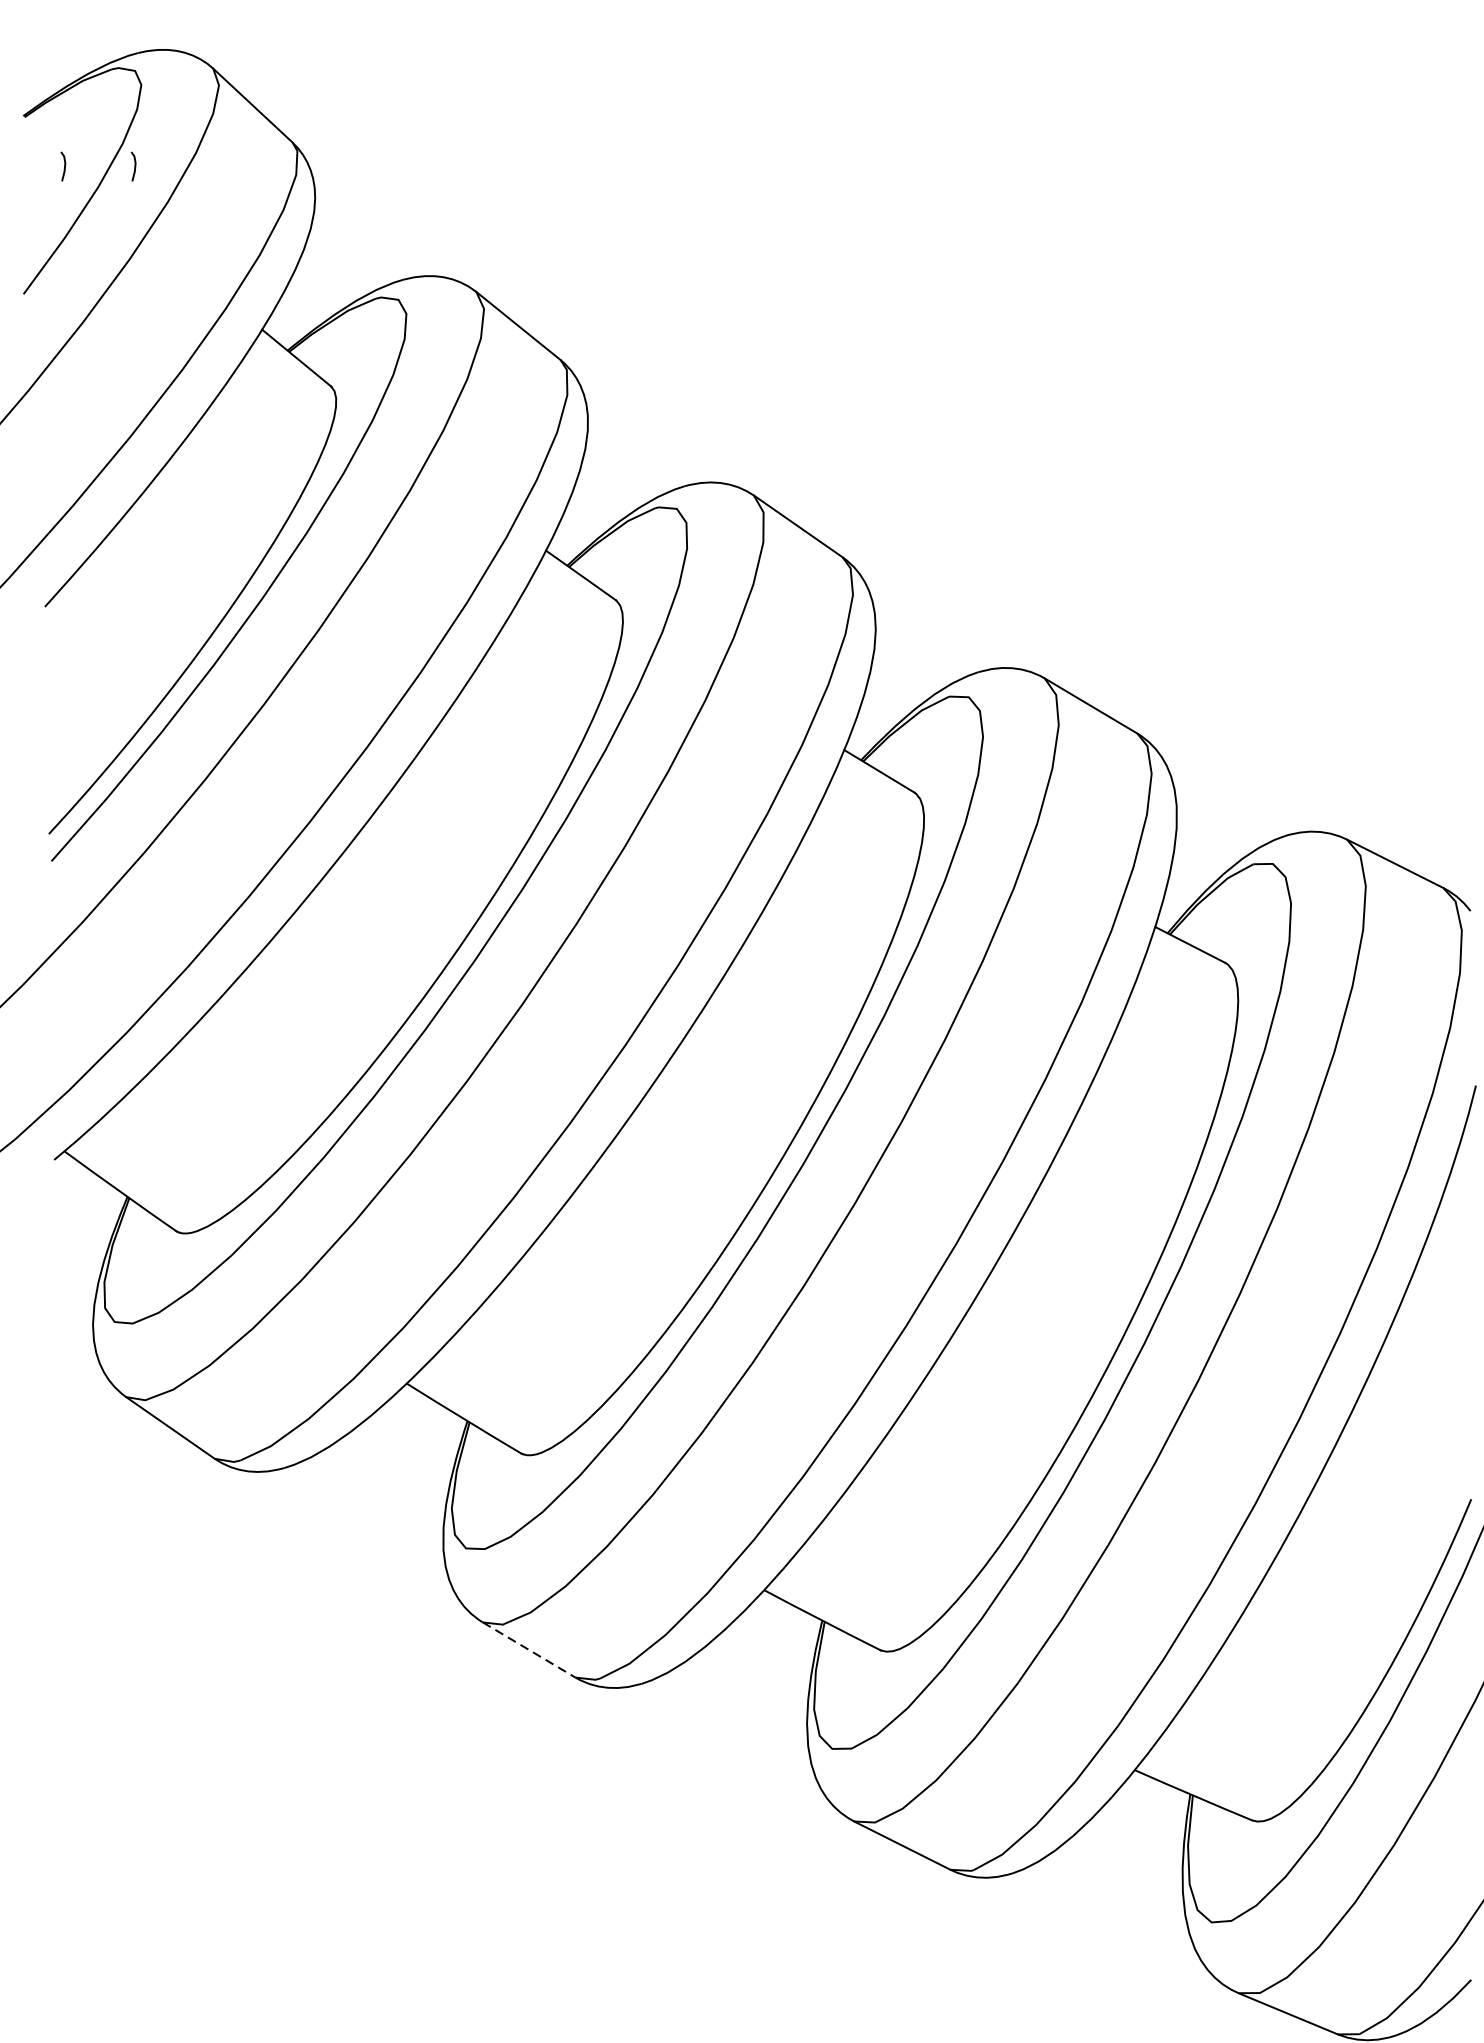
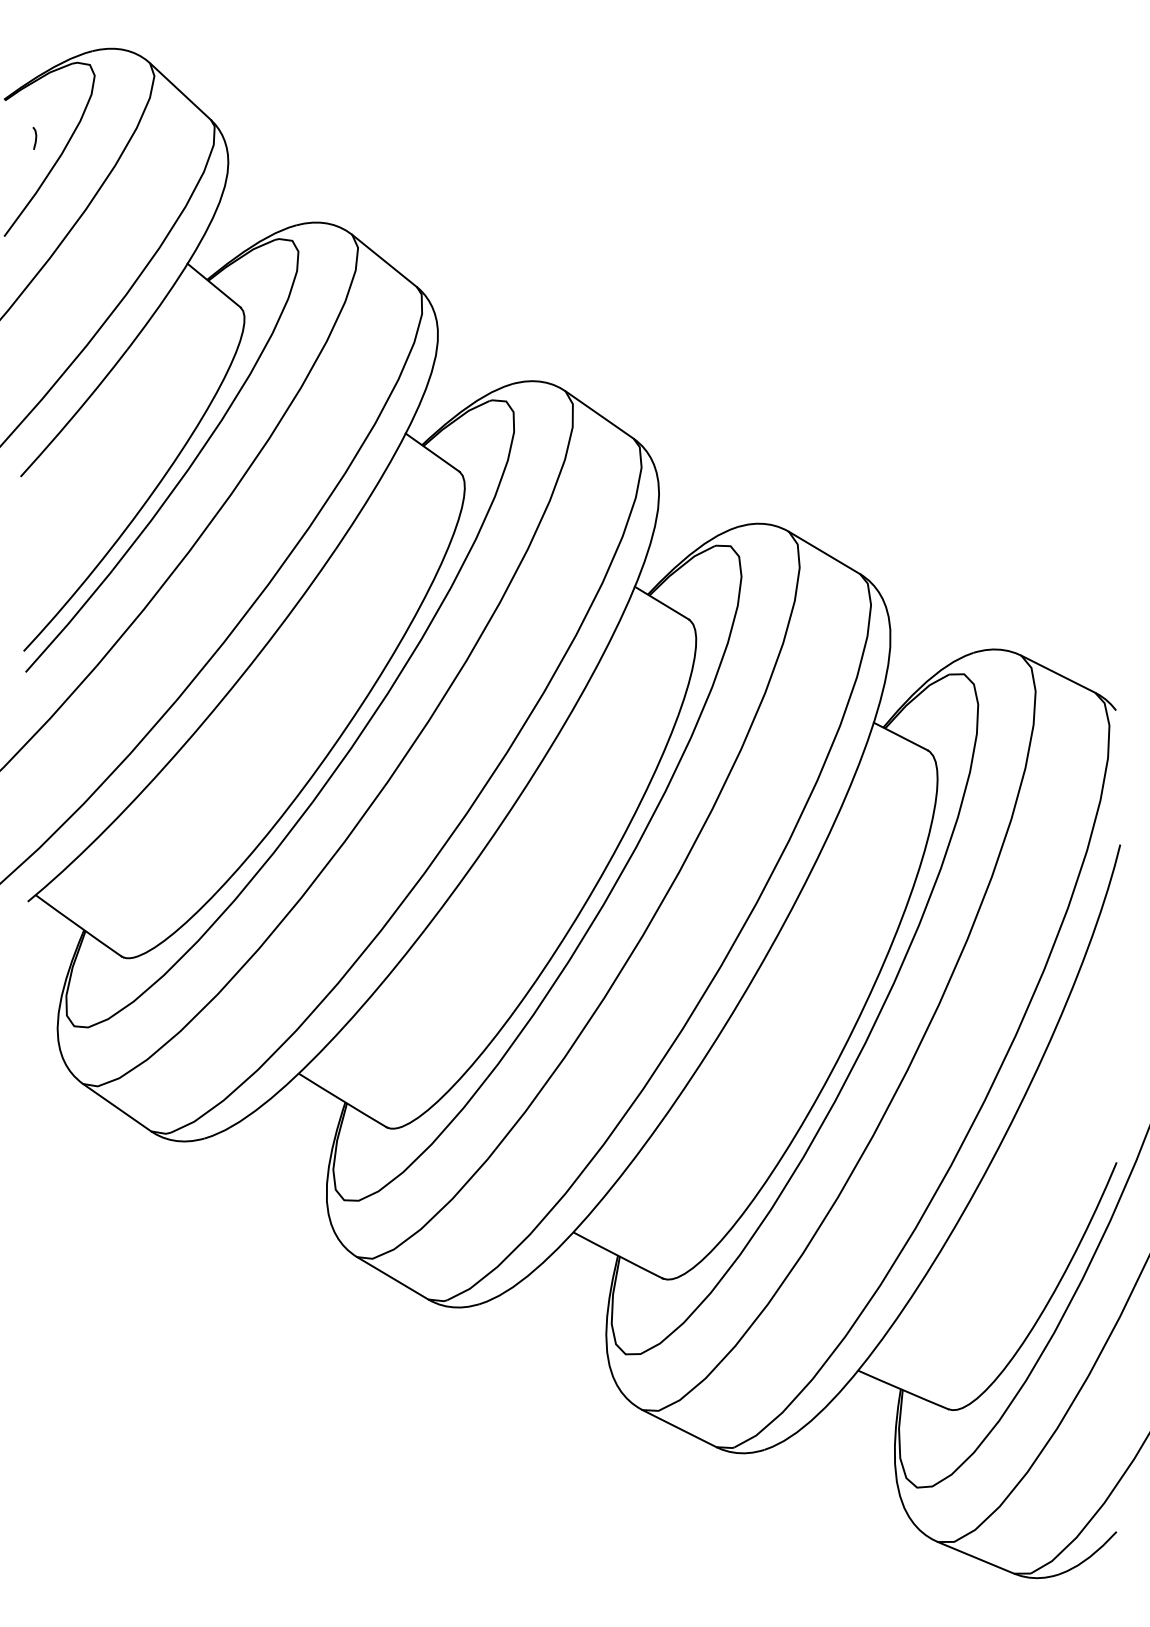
line: (134, 166) -> (89, 138), removed
line: (530, 1650) -> (393, 1278), dashed -> solid

